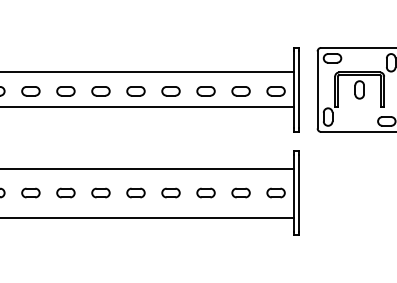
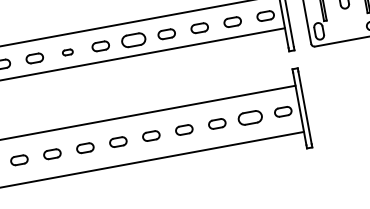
part: (65, 91) -> (67, 52), size x0.6
part: (135, 91) -> (133, 40), size x1.4
part: (240, 192) -> (249, 117), size x1.4

